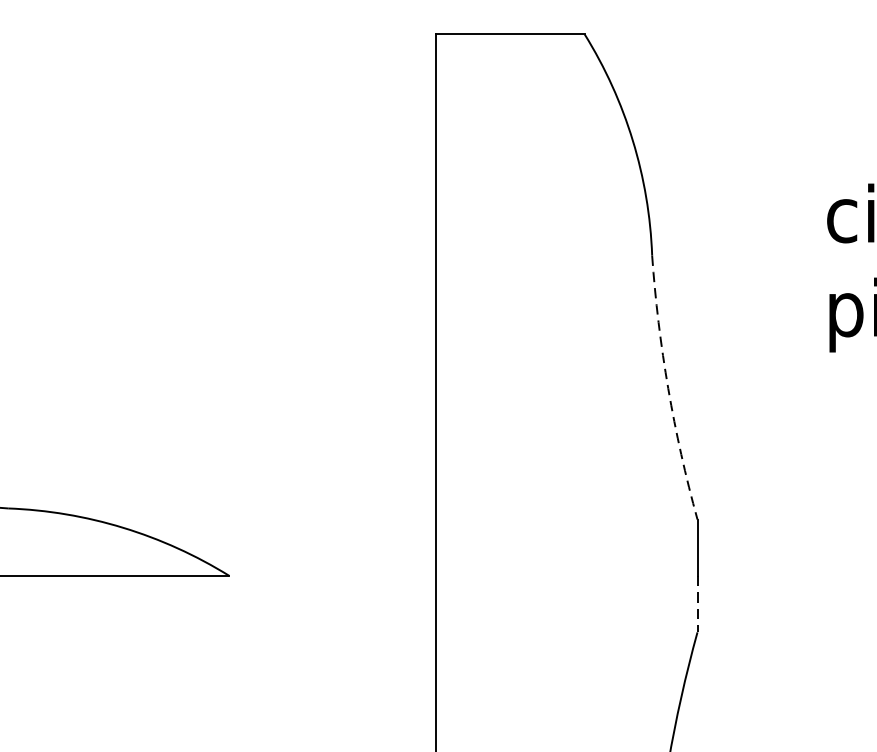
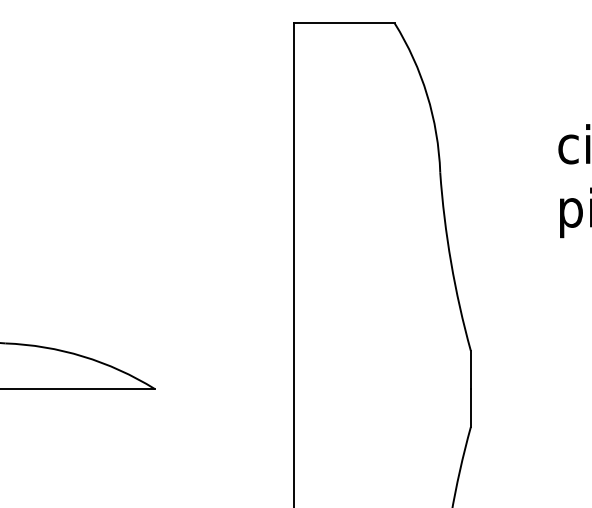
arc: (668, 388) -> (451, 262), dashed -> solid
line: (696, 604) -> (470, 408), dashed -> solid

